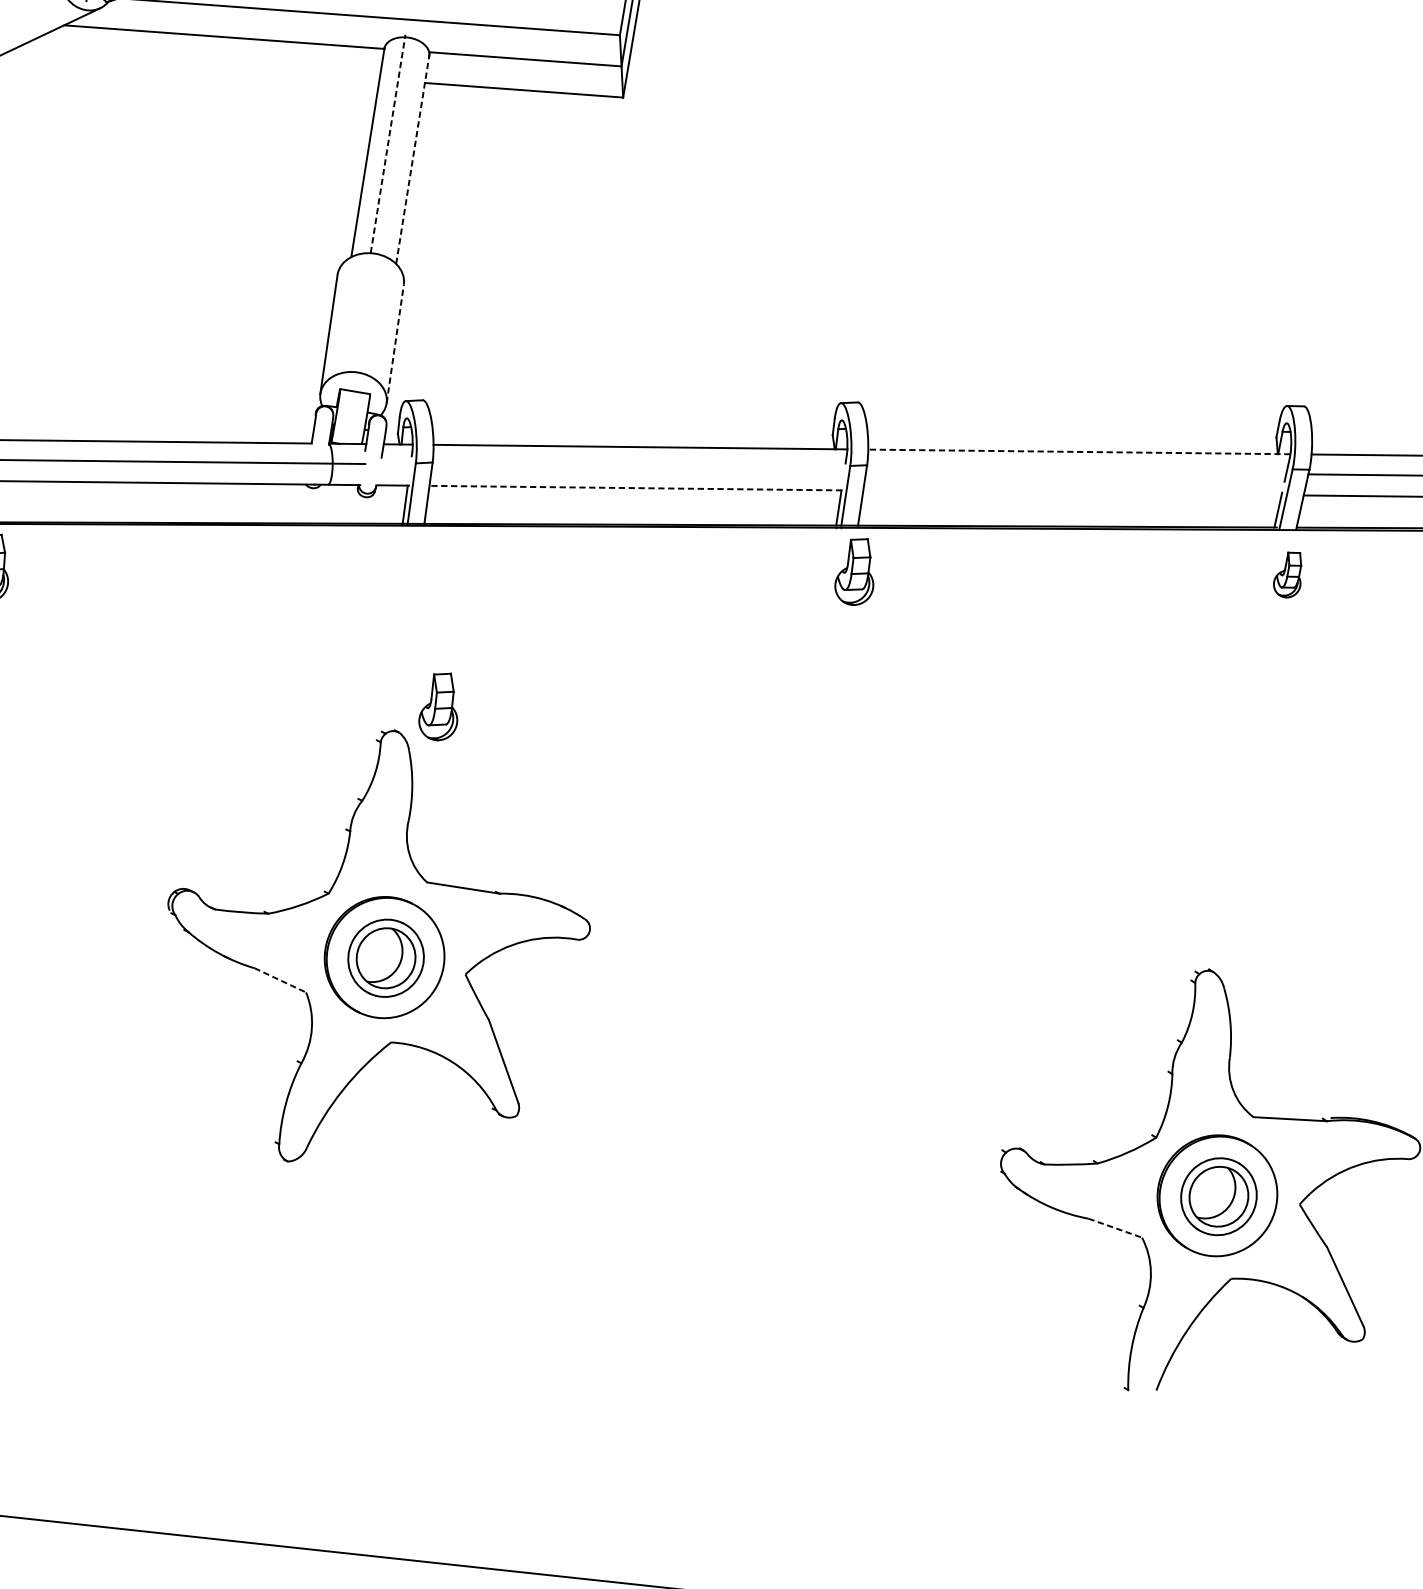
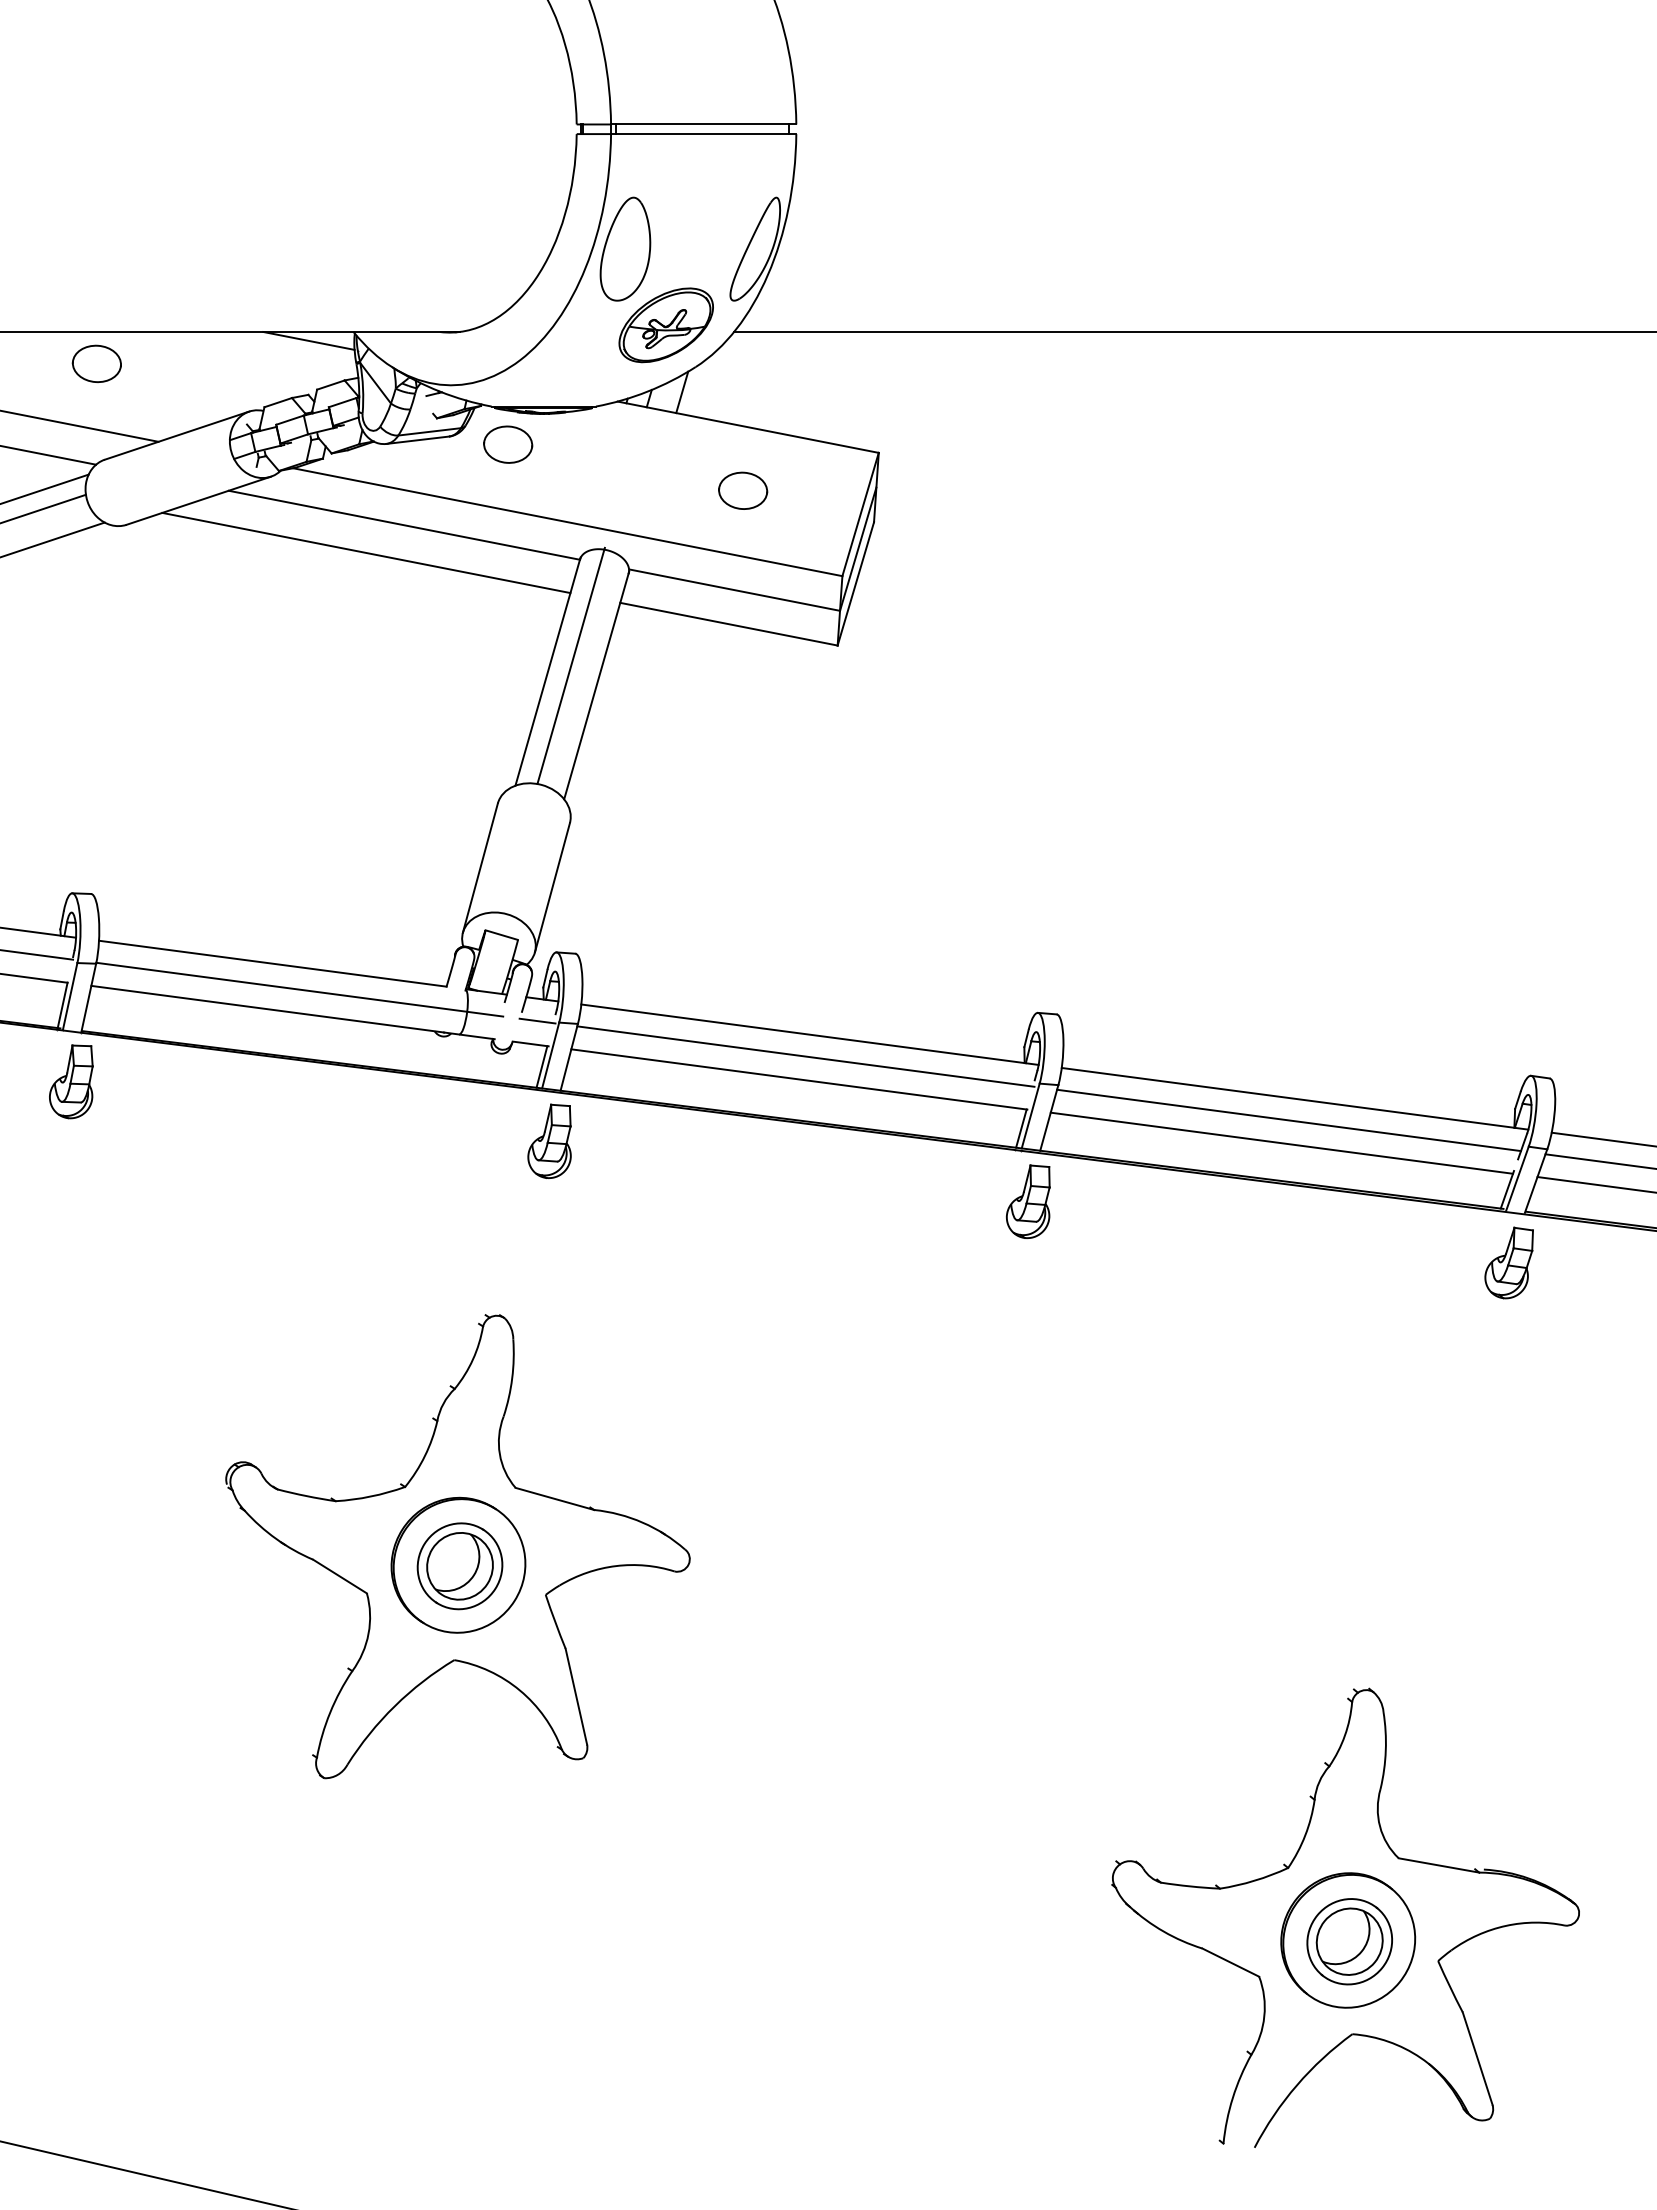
line: (193, 65) -> (366, 552), added
line: (387, 145) -> (570, 666), dashed -> solid
line: (412, 159) -> (596, 685), dashed -> solid
line: (395, 343) -> (552, 887), dashed -> solid
line: (1078, 451) -> (1294, 1098), dashed -> solid
line: (396, 463) -> (537, 1020), added
line: (638, 467) -> (805, 1056), added
line: (1076, 471) -> (1289, 1120), added
line: (635, 488) -> (799, 1079), dashed -> solid
line: (1072, 492) -> (1281, 1142), added
part: (1287, 574) -> (1508, 1262), size x1.43
part: (436, 706) -> (549, 1140), moved
line: (280, 980) -> (340, 1576), dashed -> solid
line: (1114, 1228) -> (1230, 1962), dashed -> solid

